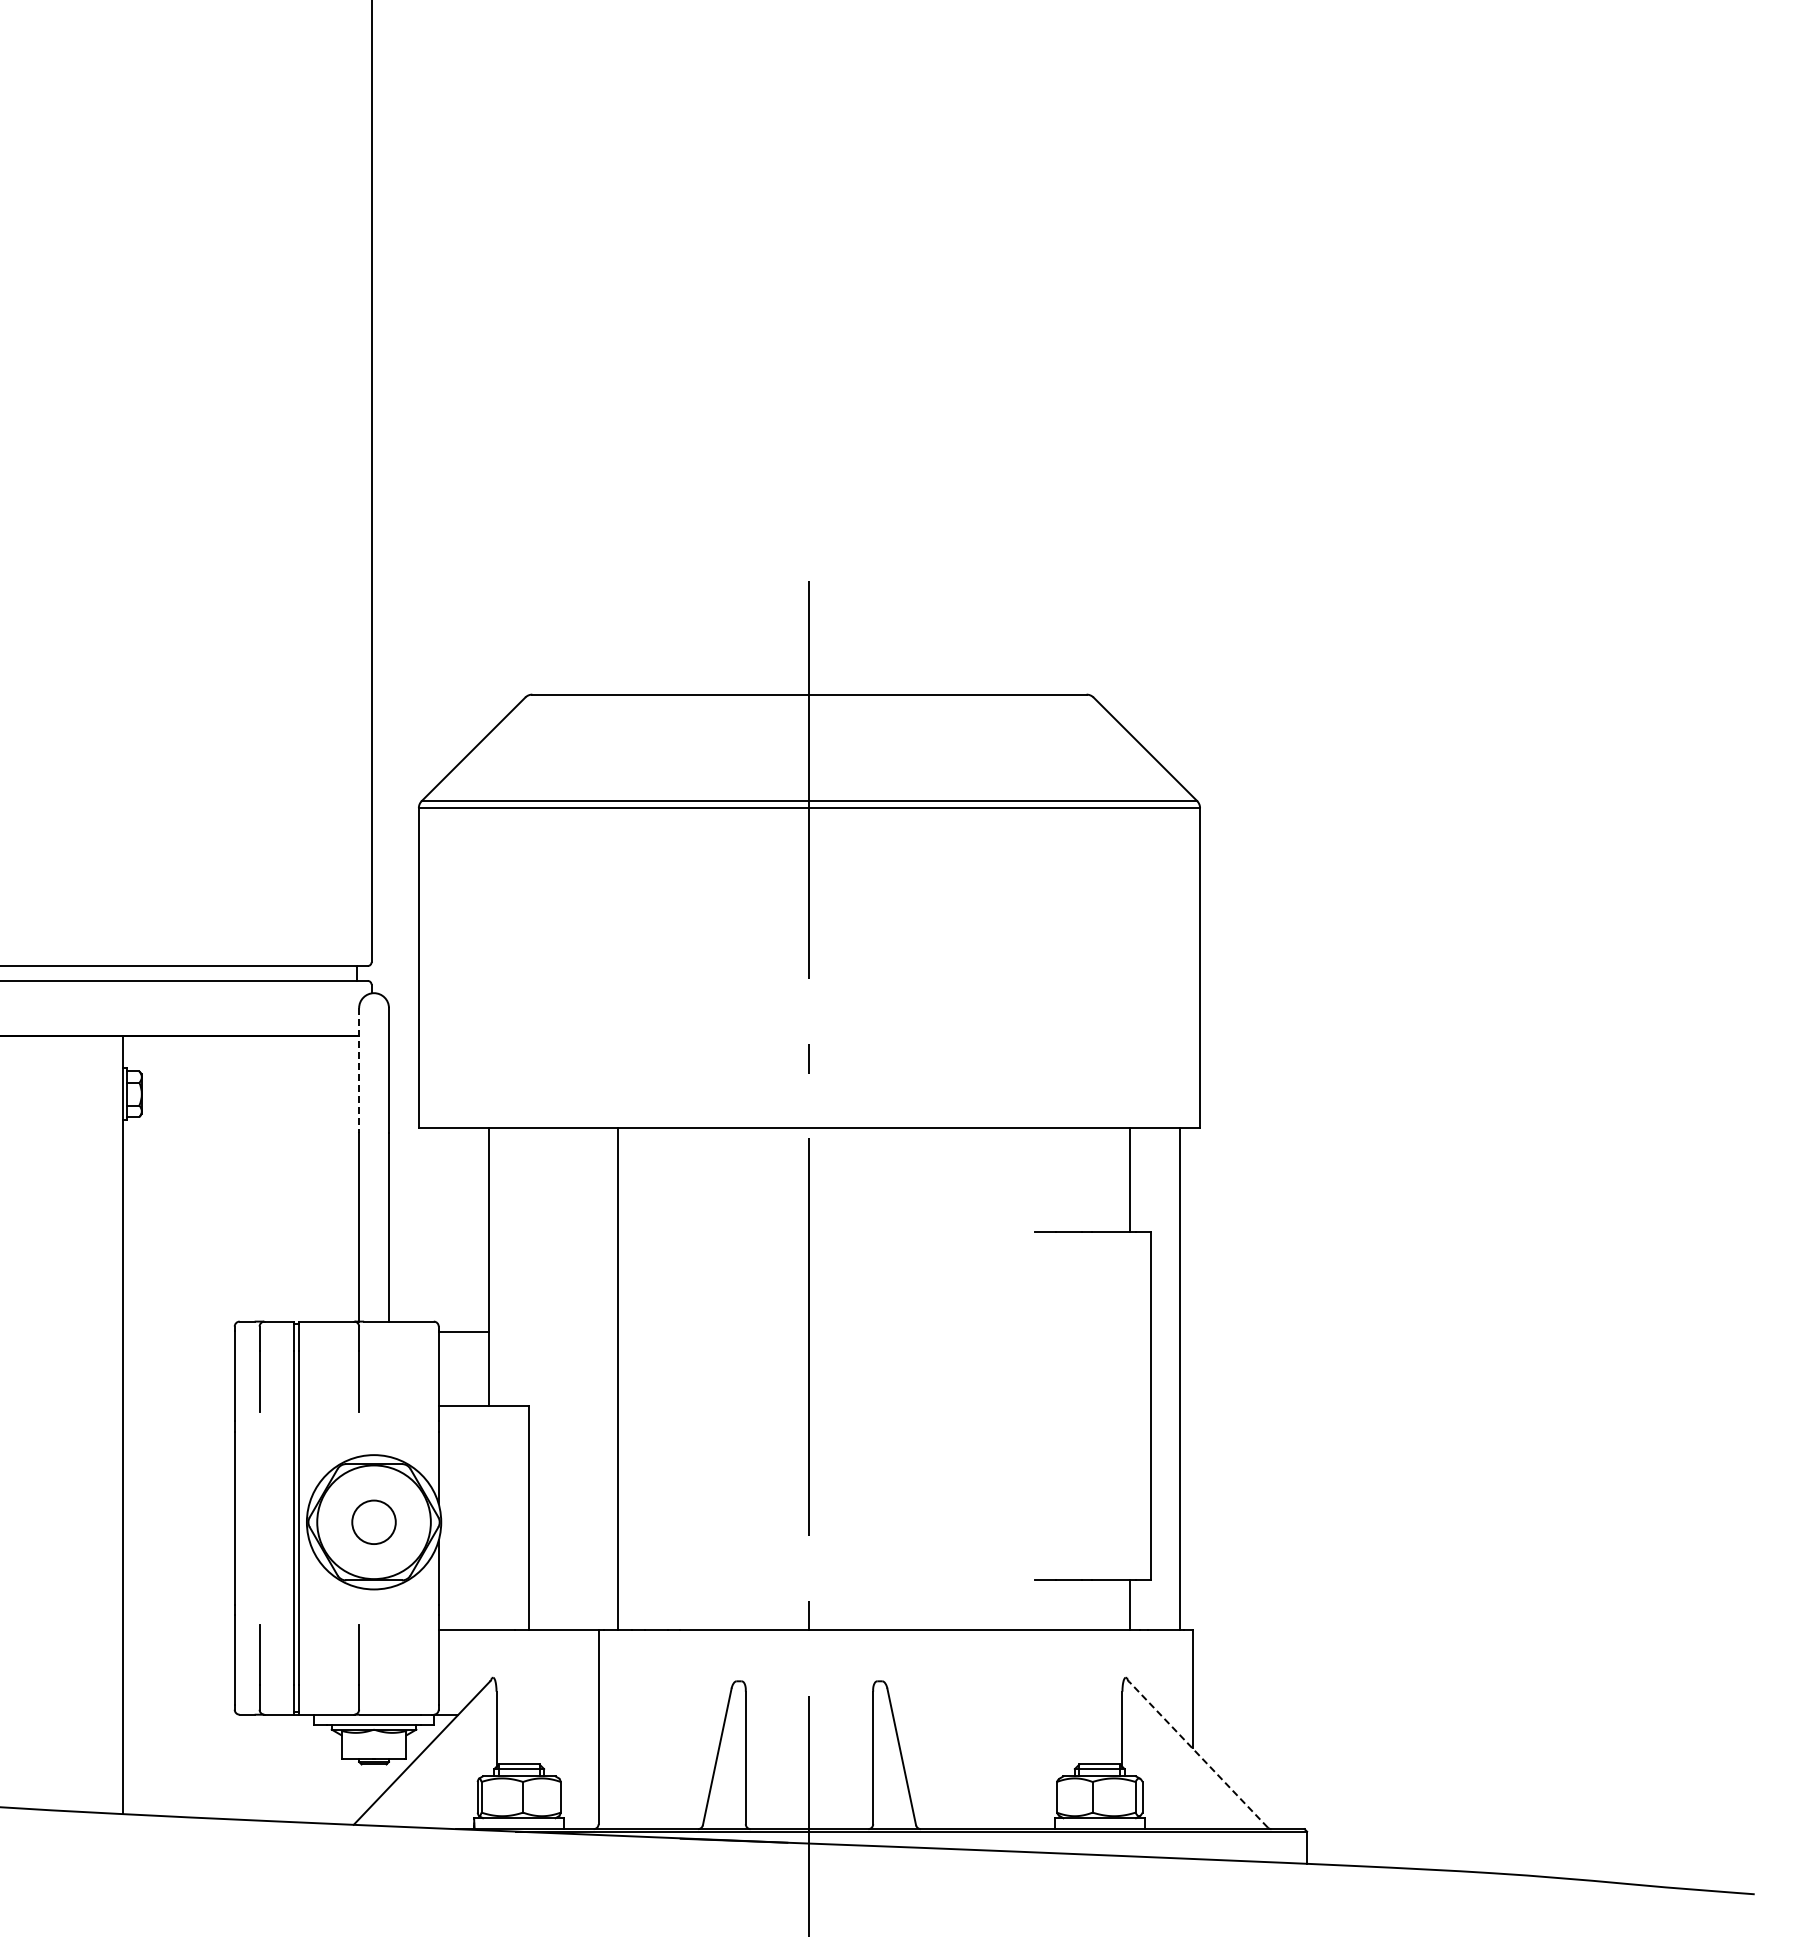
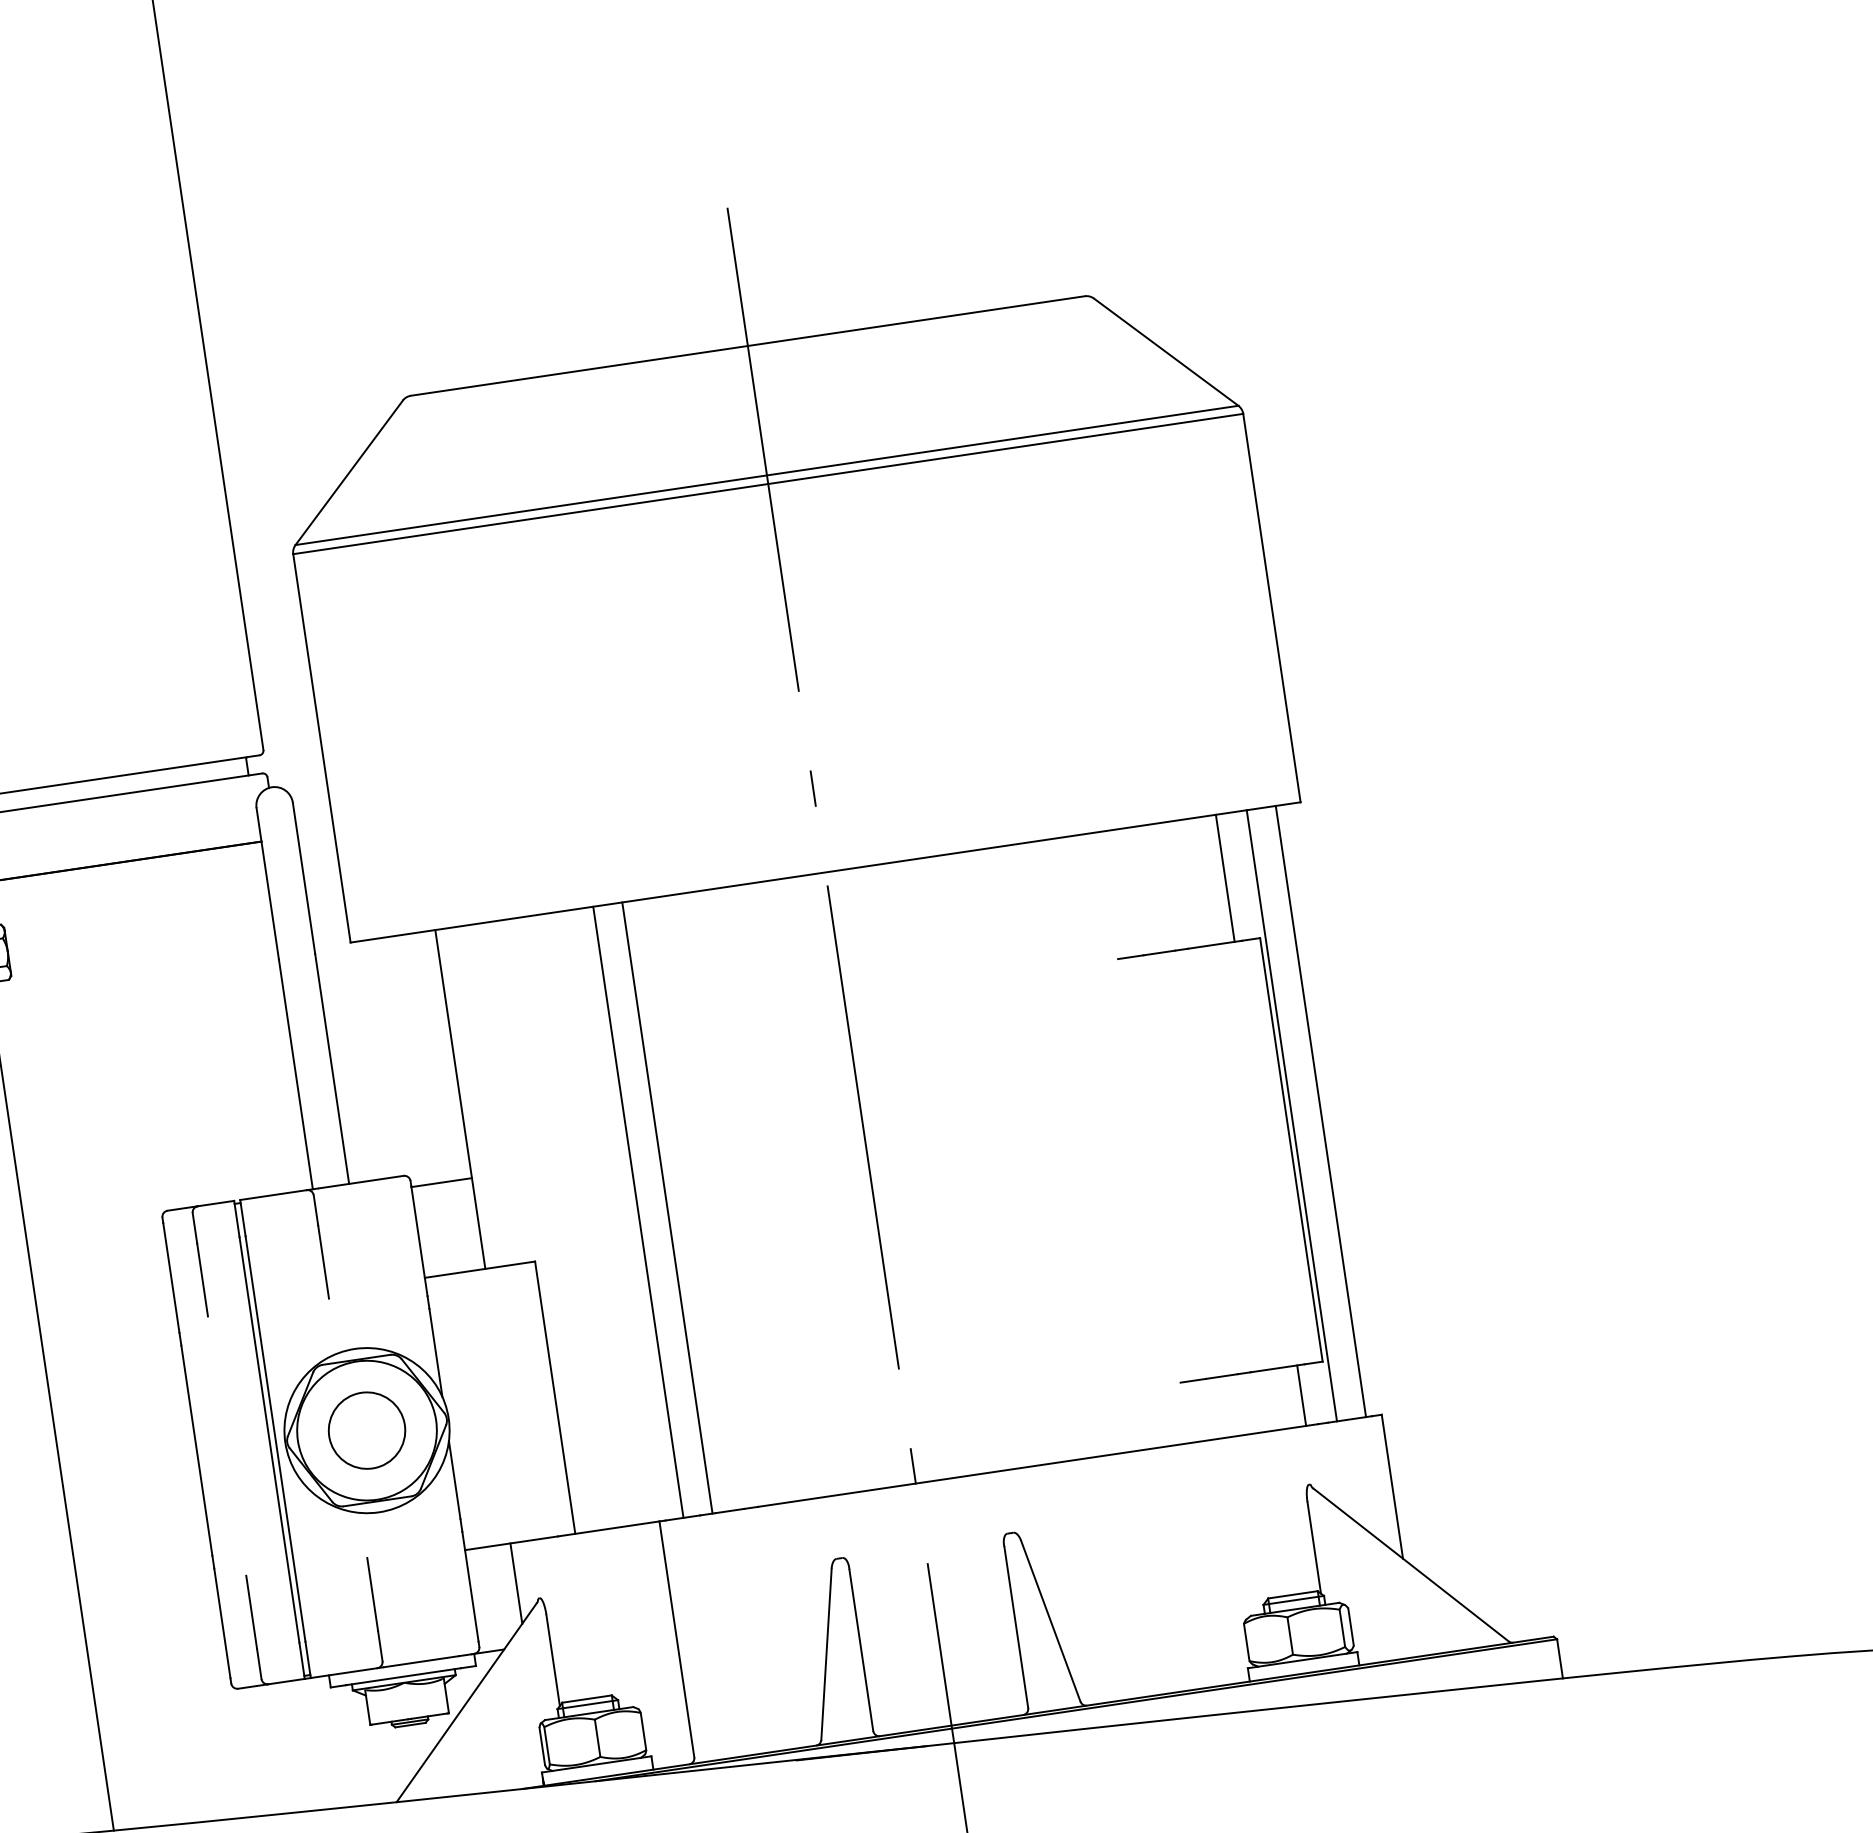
line: (359, 1070) -> (268, 883), dashed -> solid
line: (642, 1378) -> (667, 1207), added
line: (1155, 1378) -> (1291, 1115), added
circle: (373, 1522) -> (366, 1431), size x1.43
line: (476, 1663) -> (516, 1583), added
line: (1198, 1754) -> (1411, 1564), dashed -> solid

